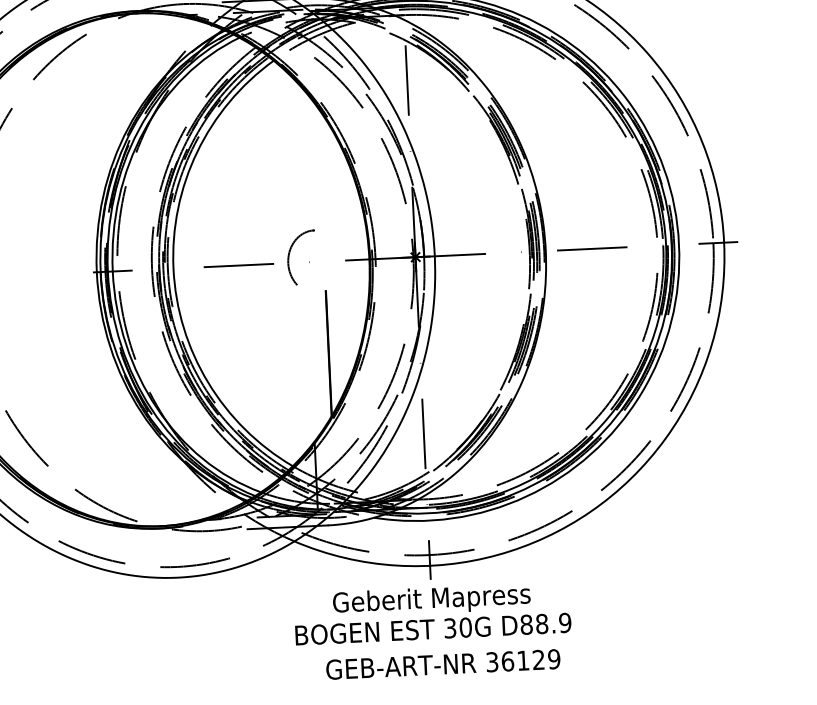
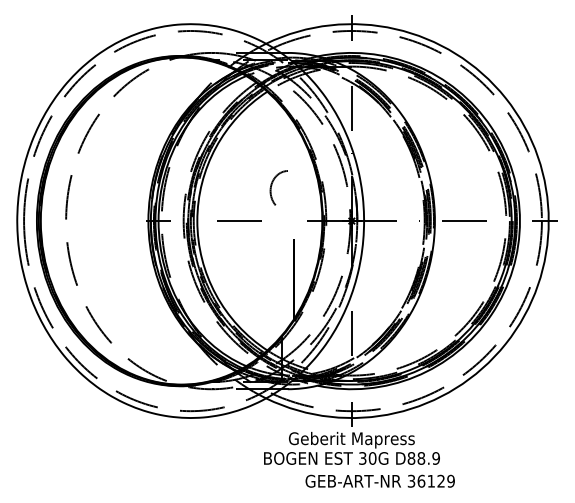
part: (290, 254) -> (272, 185), moved
text: (442, 663) -> (379, 480), moved

